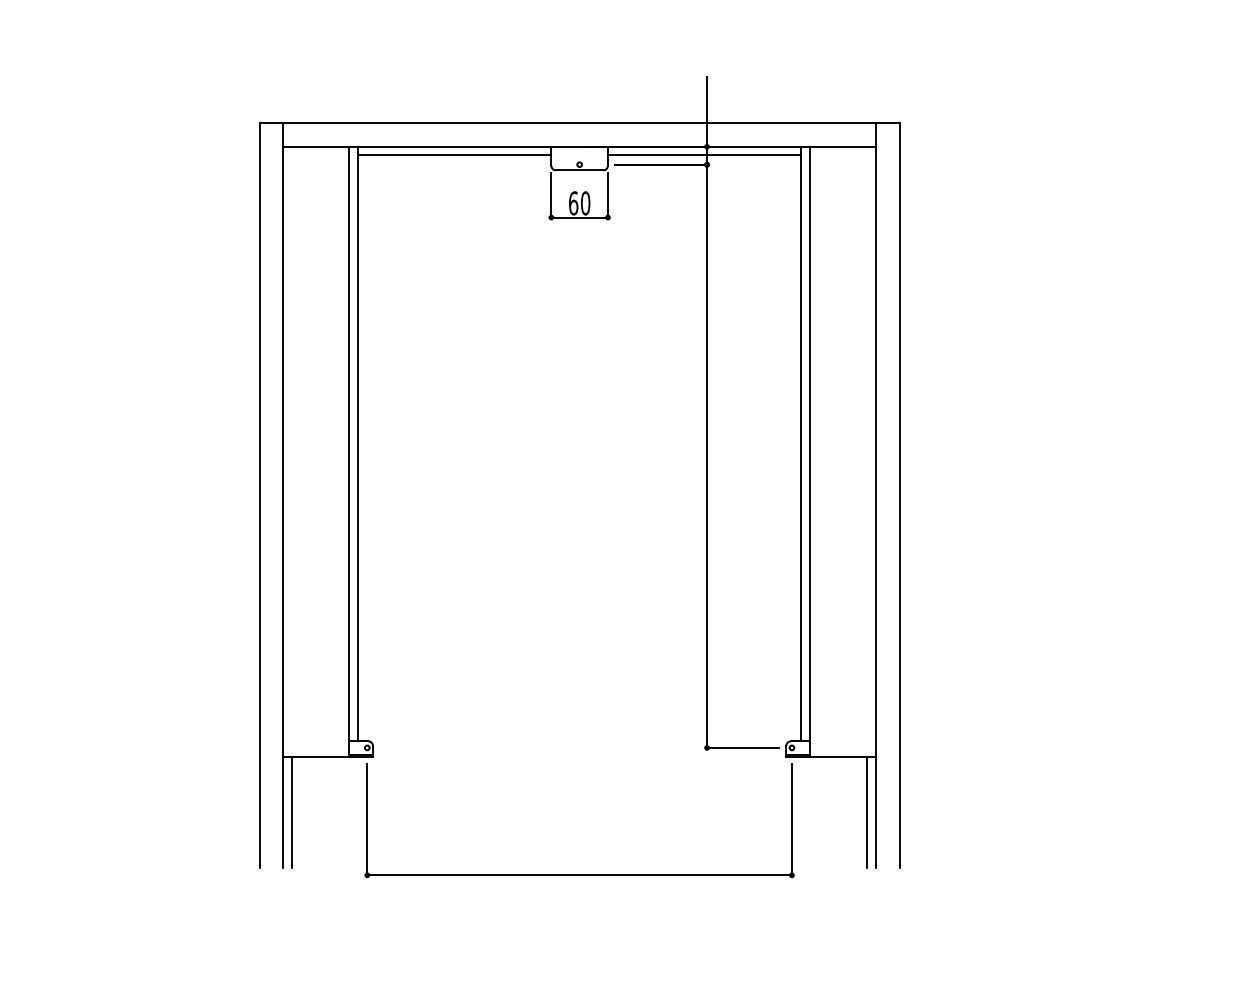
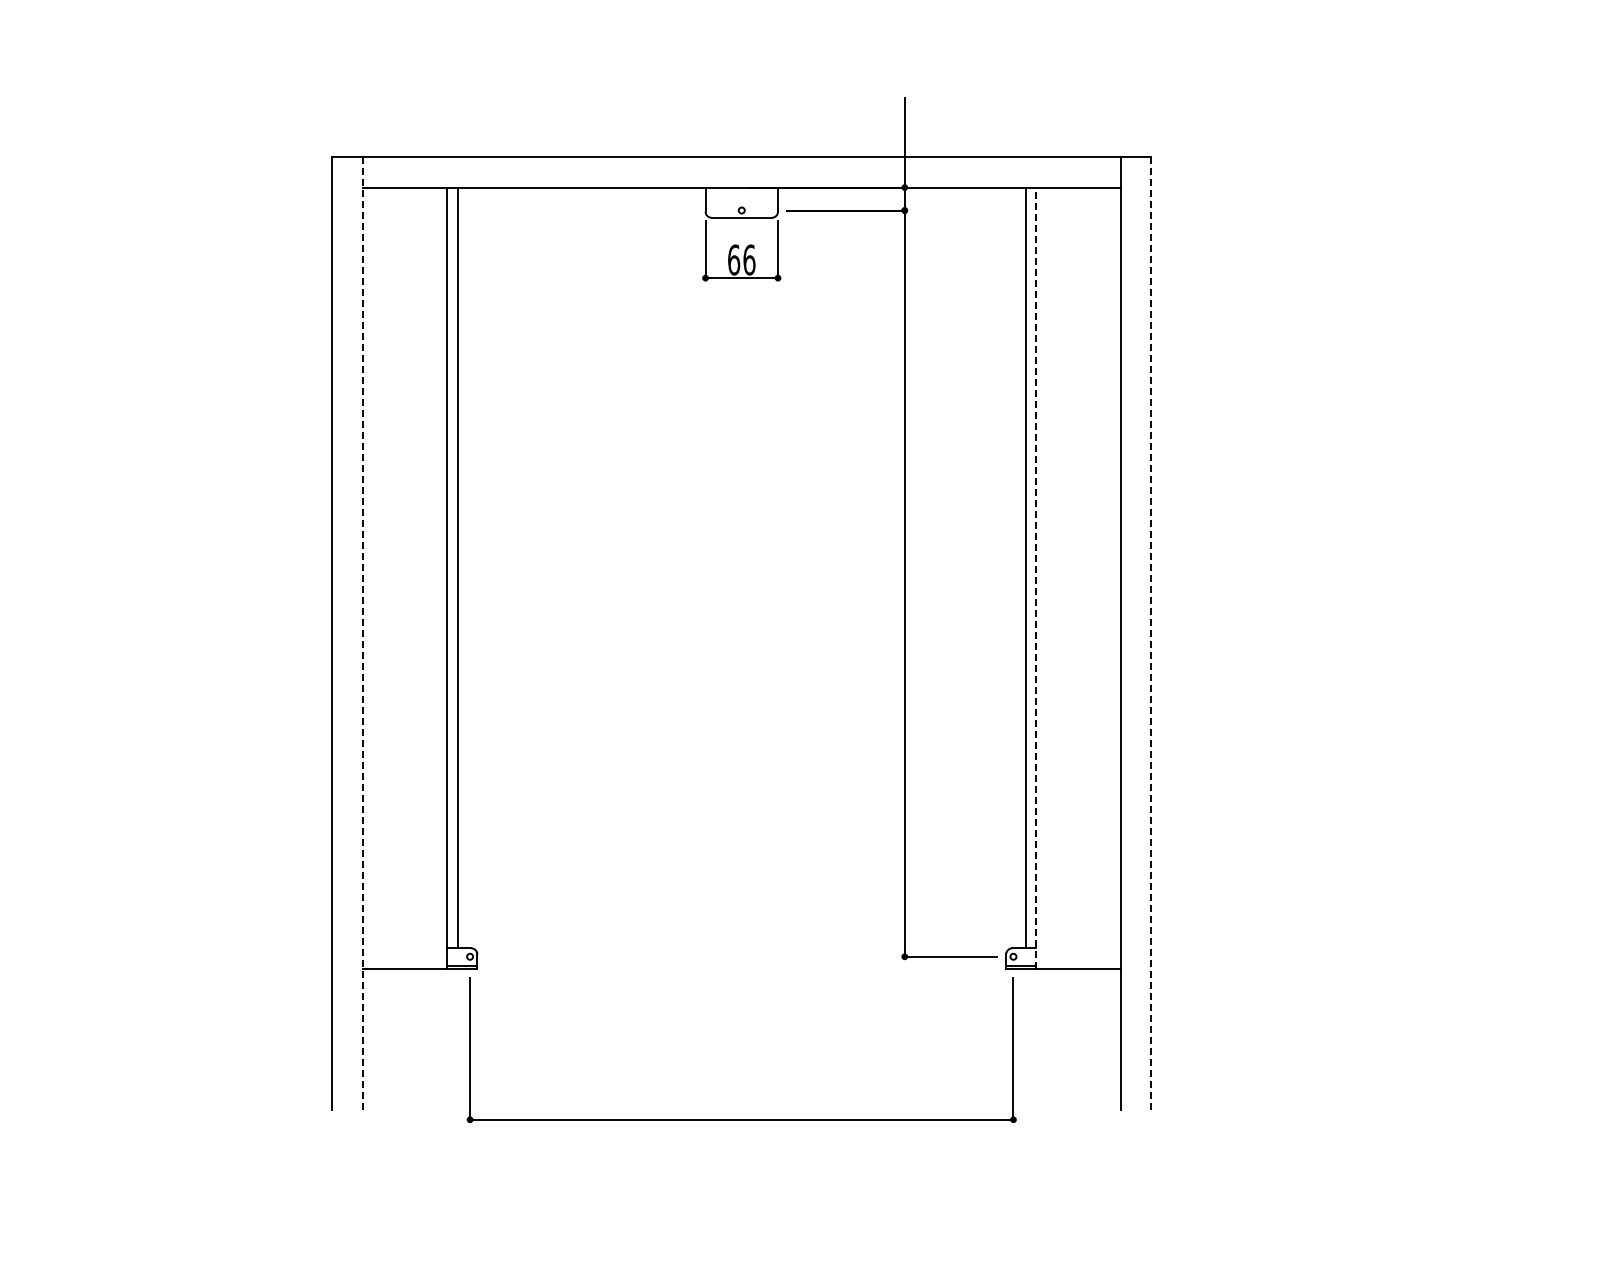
line: (454, 155) -> (581, 198), removed
line: (704, 155) -> (901, 198), removed
text: (585, 203) -> (749, 259), 60 -> 66
line: (809, 452) -> (1036, 578), solid -> dashed
line: (283, 496) -> (362, 634), solid -> dashed
line: (899, 496) -> (1151, 634), solid -> dashed
line: (291, 812) -> (373, 1039), removed
line: (867, 812) -> (1110, 1039), removed

